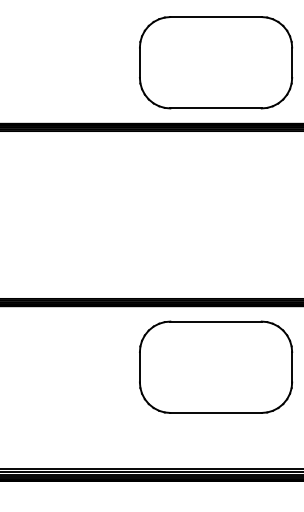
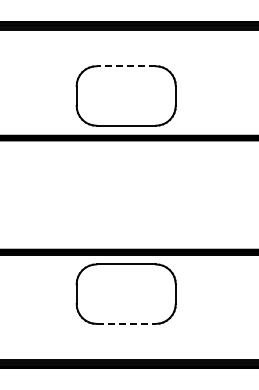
line: (216, 17) -> (126, 66), solid -> dashed
line: (216, 412) -> (126, 323), solid -> dashed

